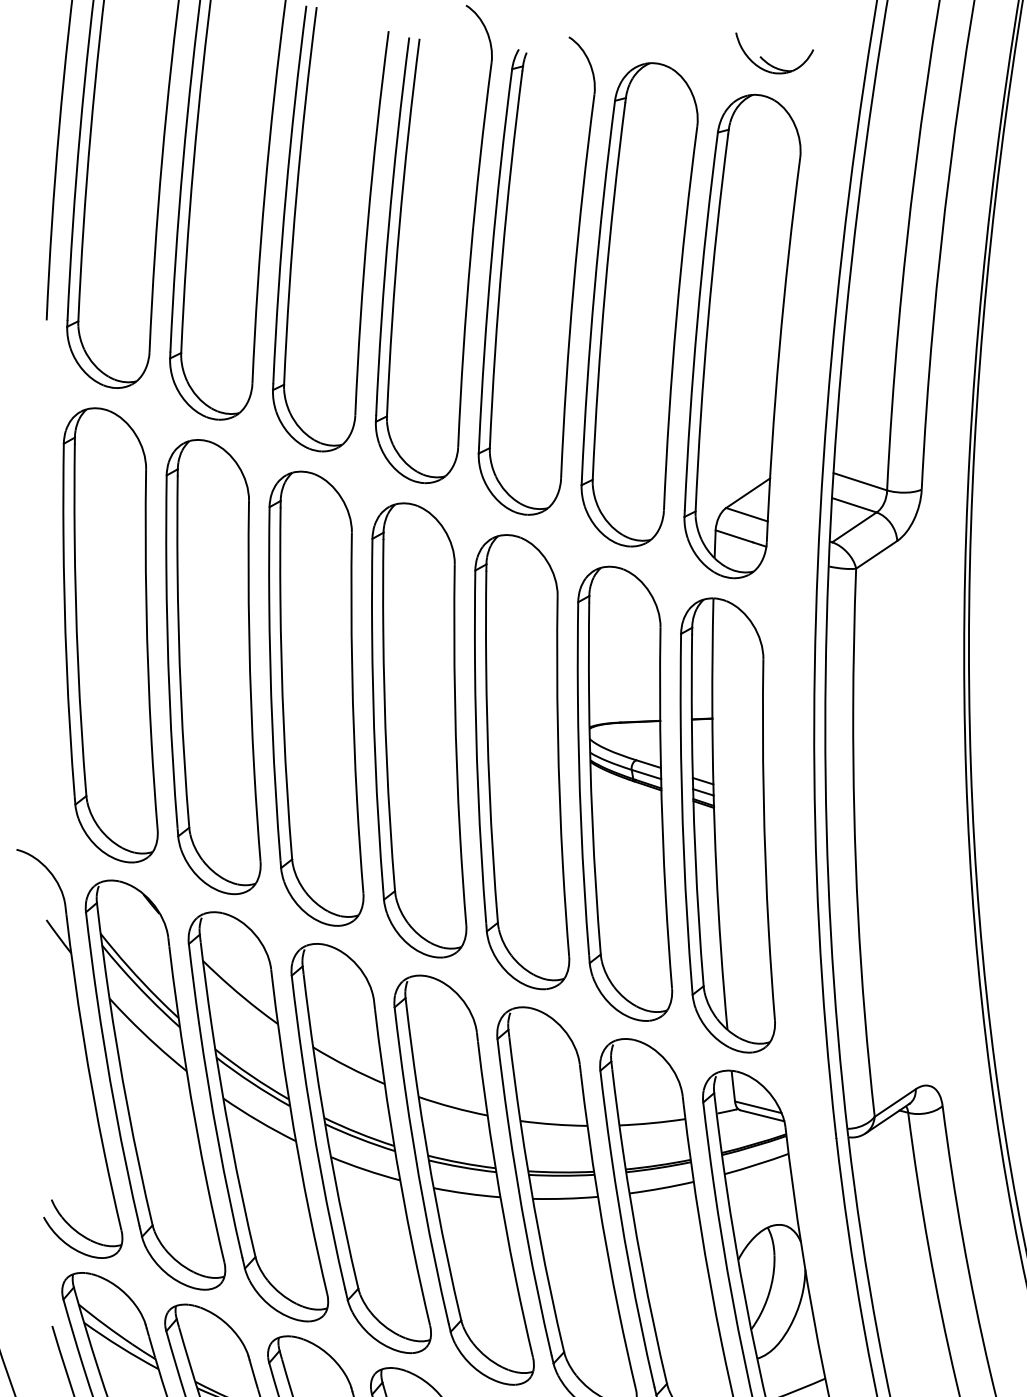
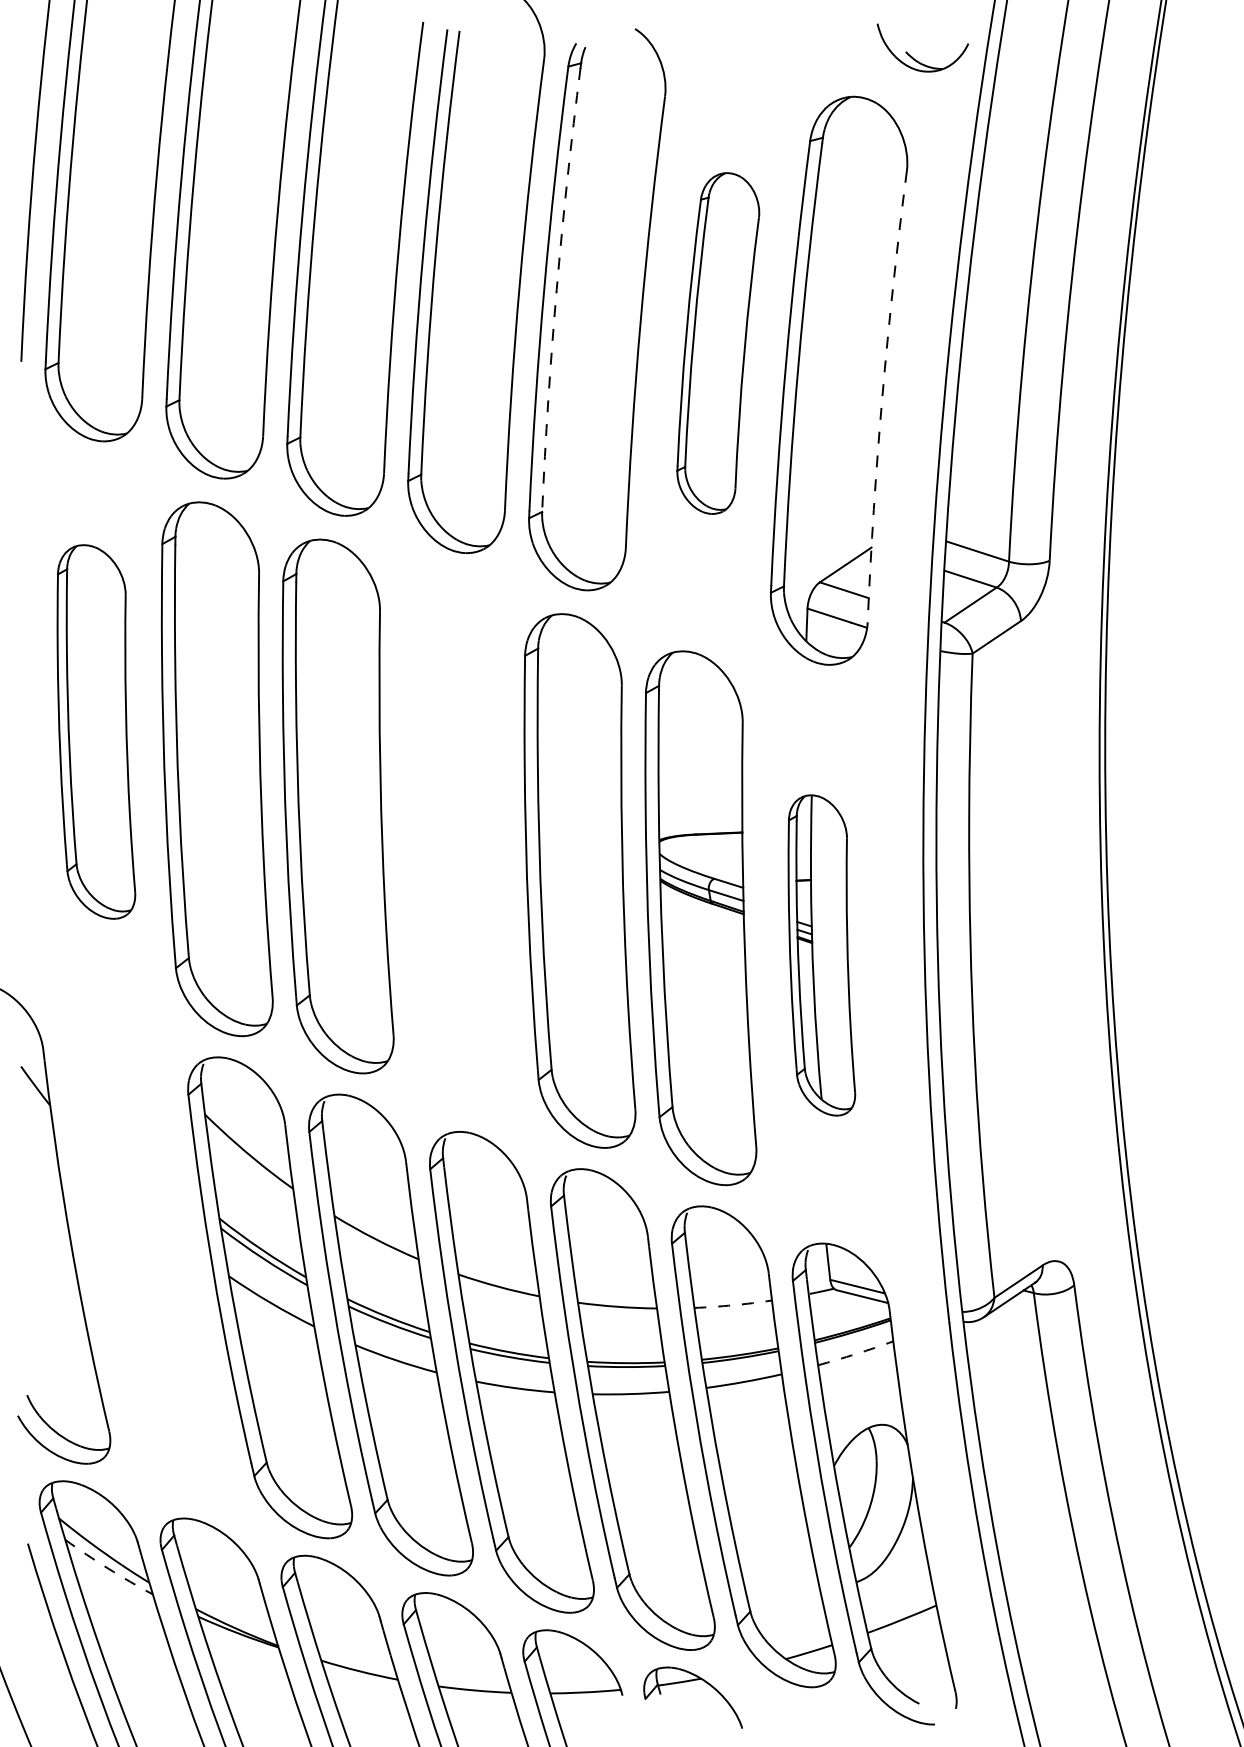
part: (765, 60) -> (912, 56), moved
arc: (502, 258) -> (556, 289), solid -> dashed
part: (639, 304) -> (718, 343), size x0.6
arc: (779, 349) -> (882, 396), solid -> dashed
part: (110, 634) -> (96, 731), size x0.7
part: (418, 730) -> (458, 843), removed
part: (727, 825) -> (821, 955), size x0.6
part: (155, 1085) -> (149, 1260), removed
arc: (652, 1123) -> (733, 1305), solid -> dashed
arc: (756, 1165) -> (855, 1354), solid -> dashed
arc: (120, 1347) -> (108, 1568), solid -> dashed

